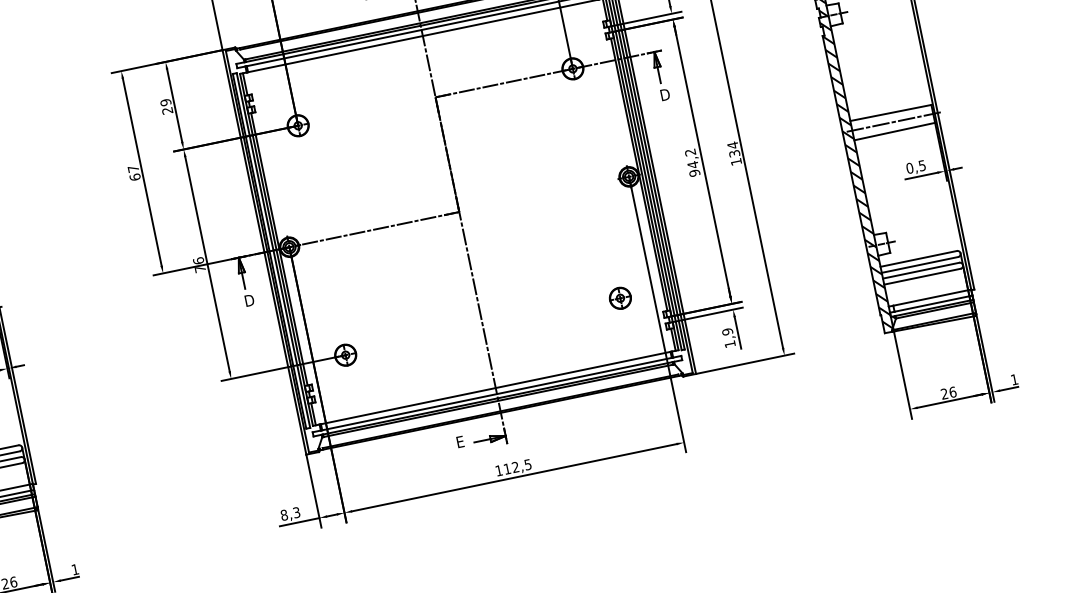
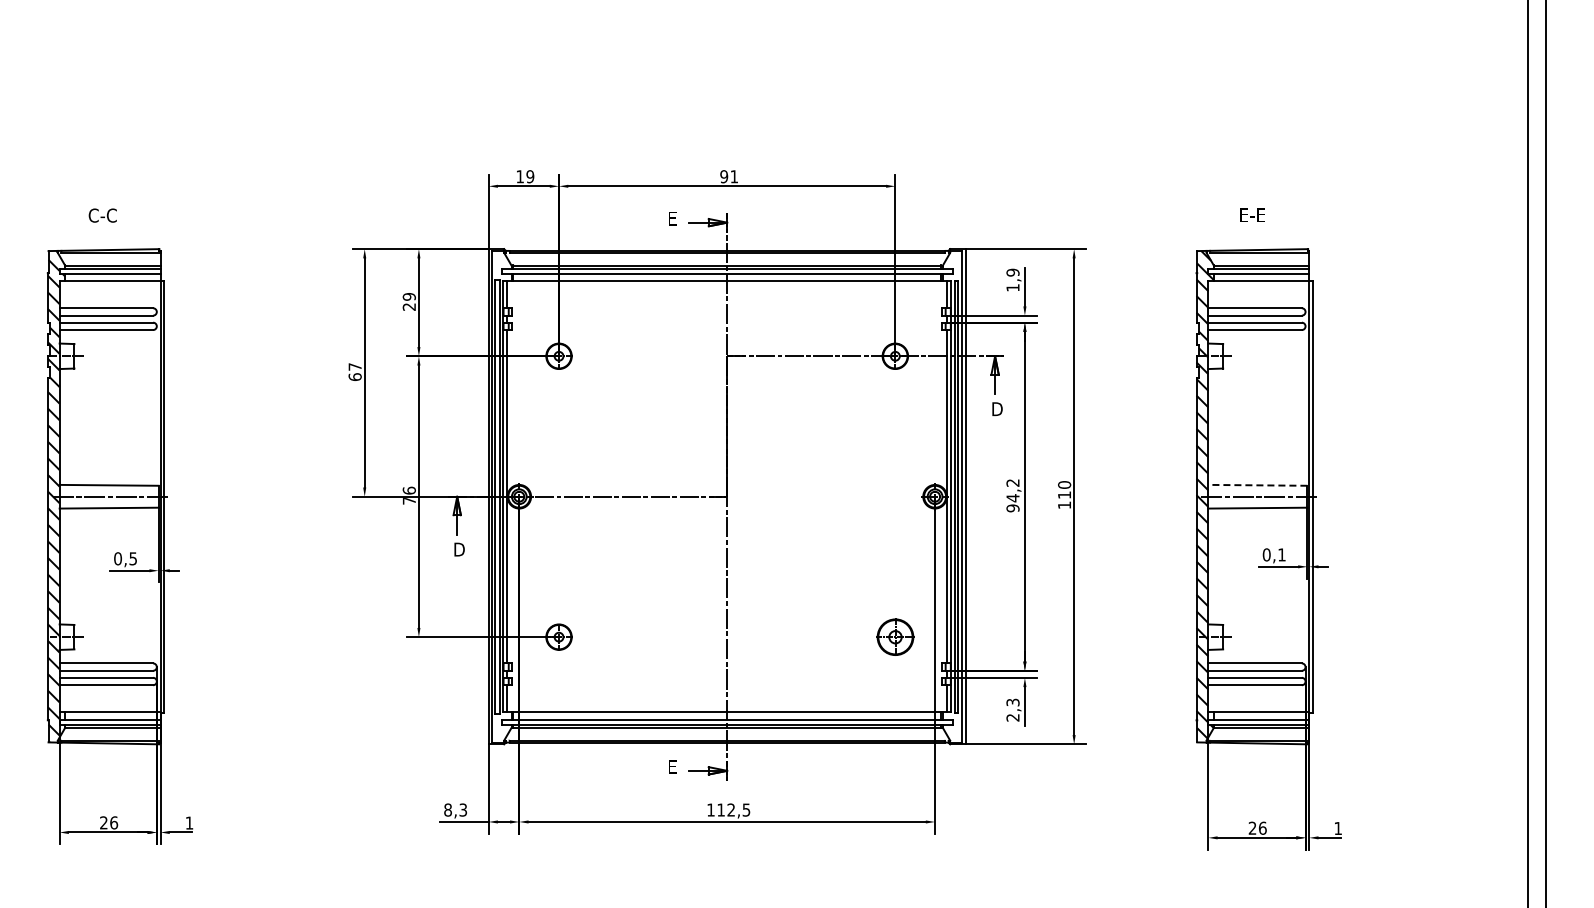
line: (890, 113) -> (1257, 485), solid -> dashed
text: (733, 149) -> (1064, 489), 134 -> 110
text: (921, 165) -> (1281, 554), 0,5 -> 0,1
part: (619, 297) -> (894, 636), size x1.4
text: (728, 337) -> (1012, 709), 1,9 -> 2,3

